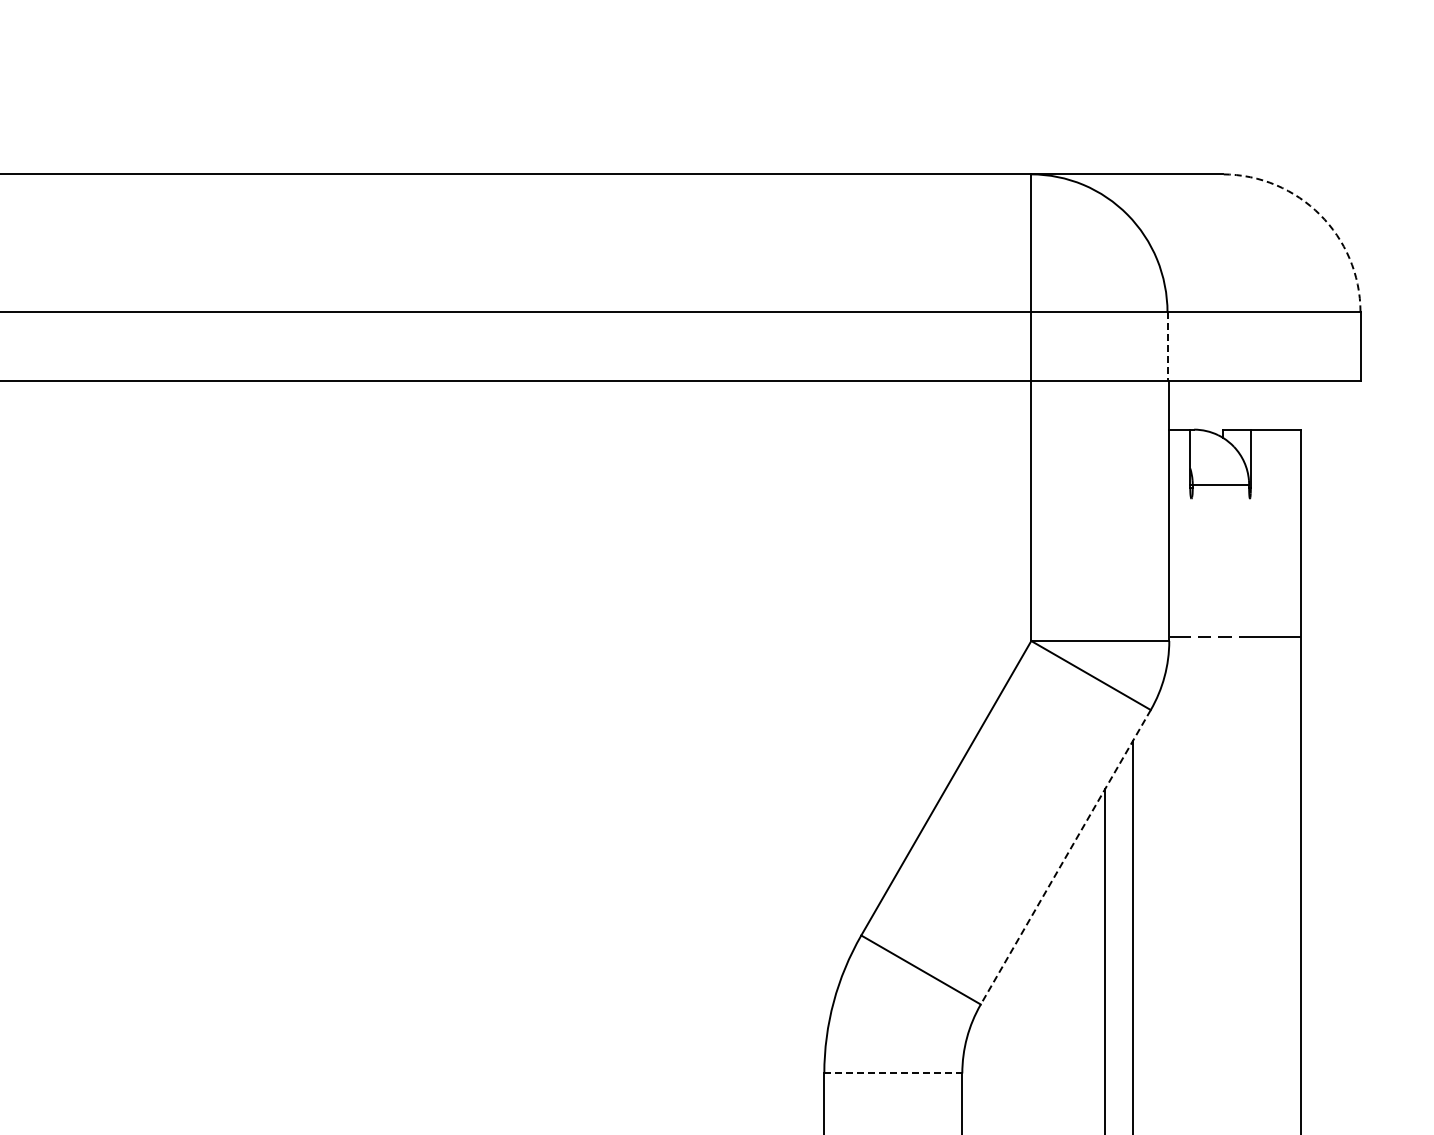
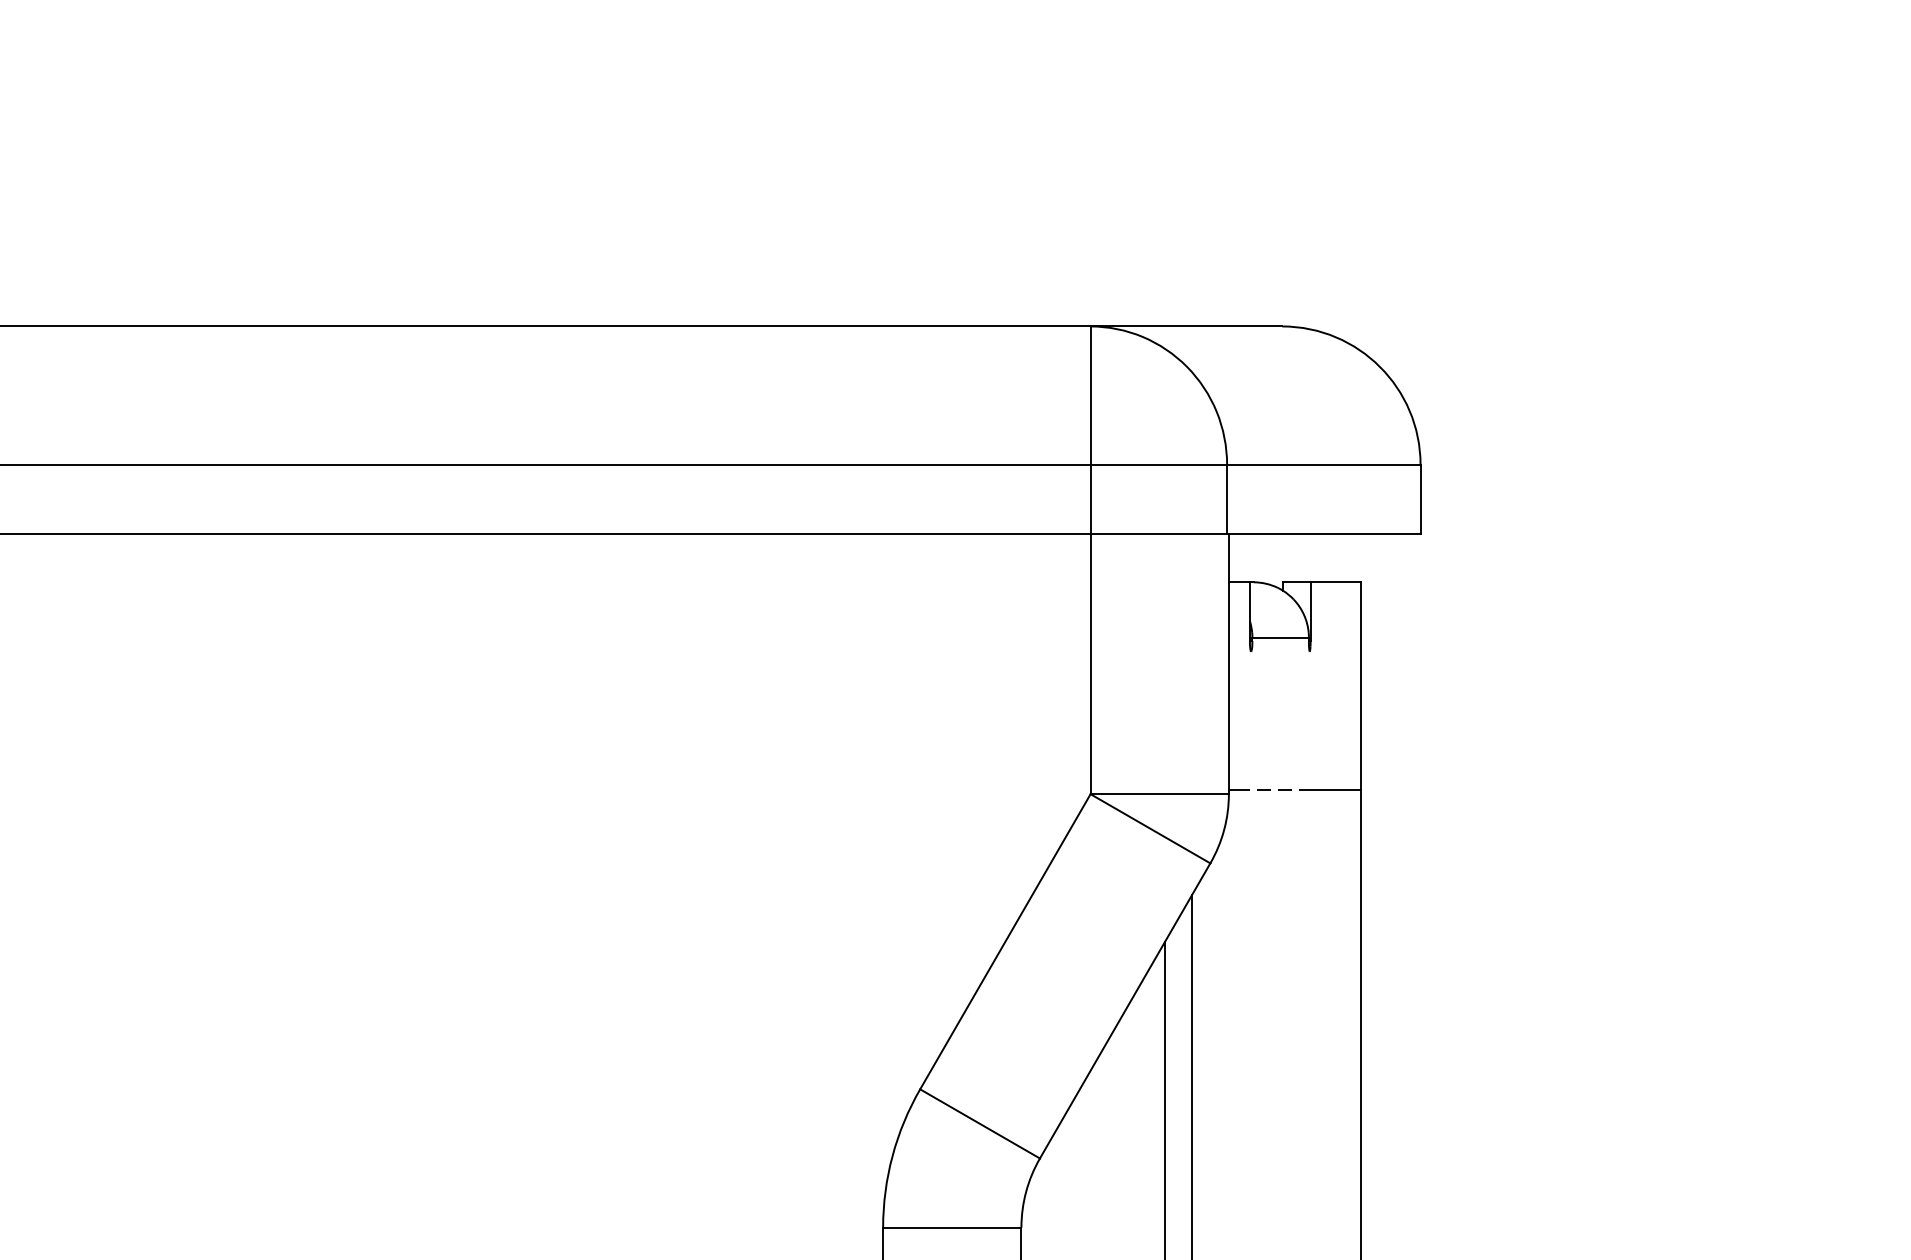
arc: (1320, 214) -> (1380, 366), dashed -> solid
line: (1167, 347) -> (1227, 499), dashed -> solid
line: (1065, 857) -> (1124, 1011), dashed -> solid
line: (893, 1073) -> (952, 1227), dashed -> solid

